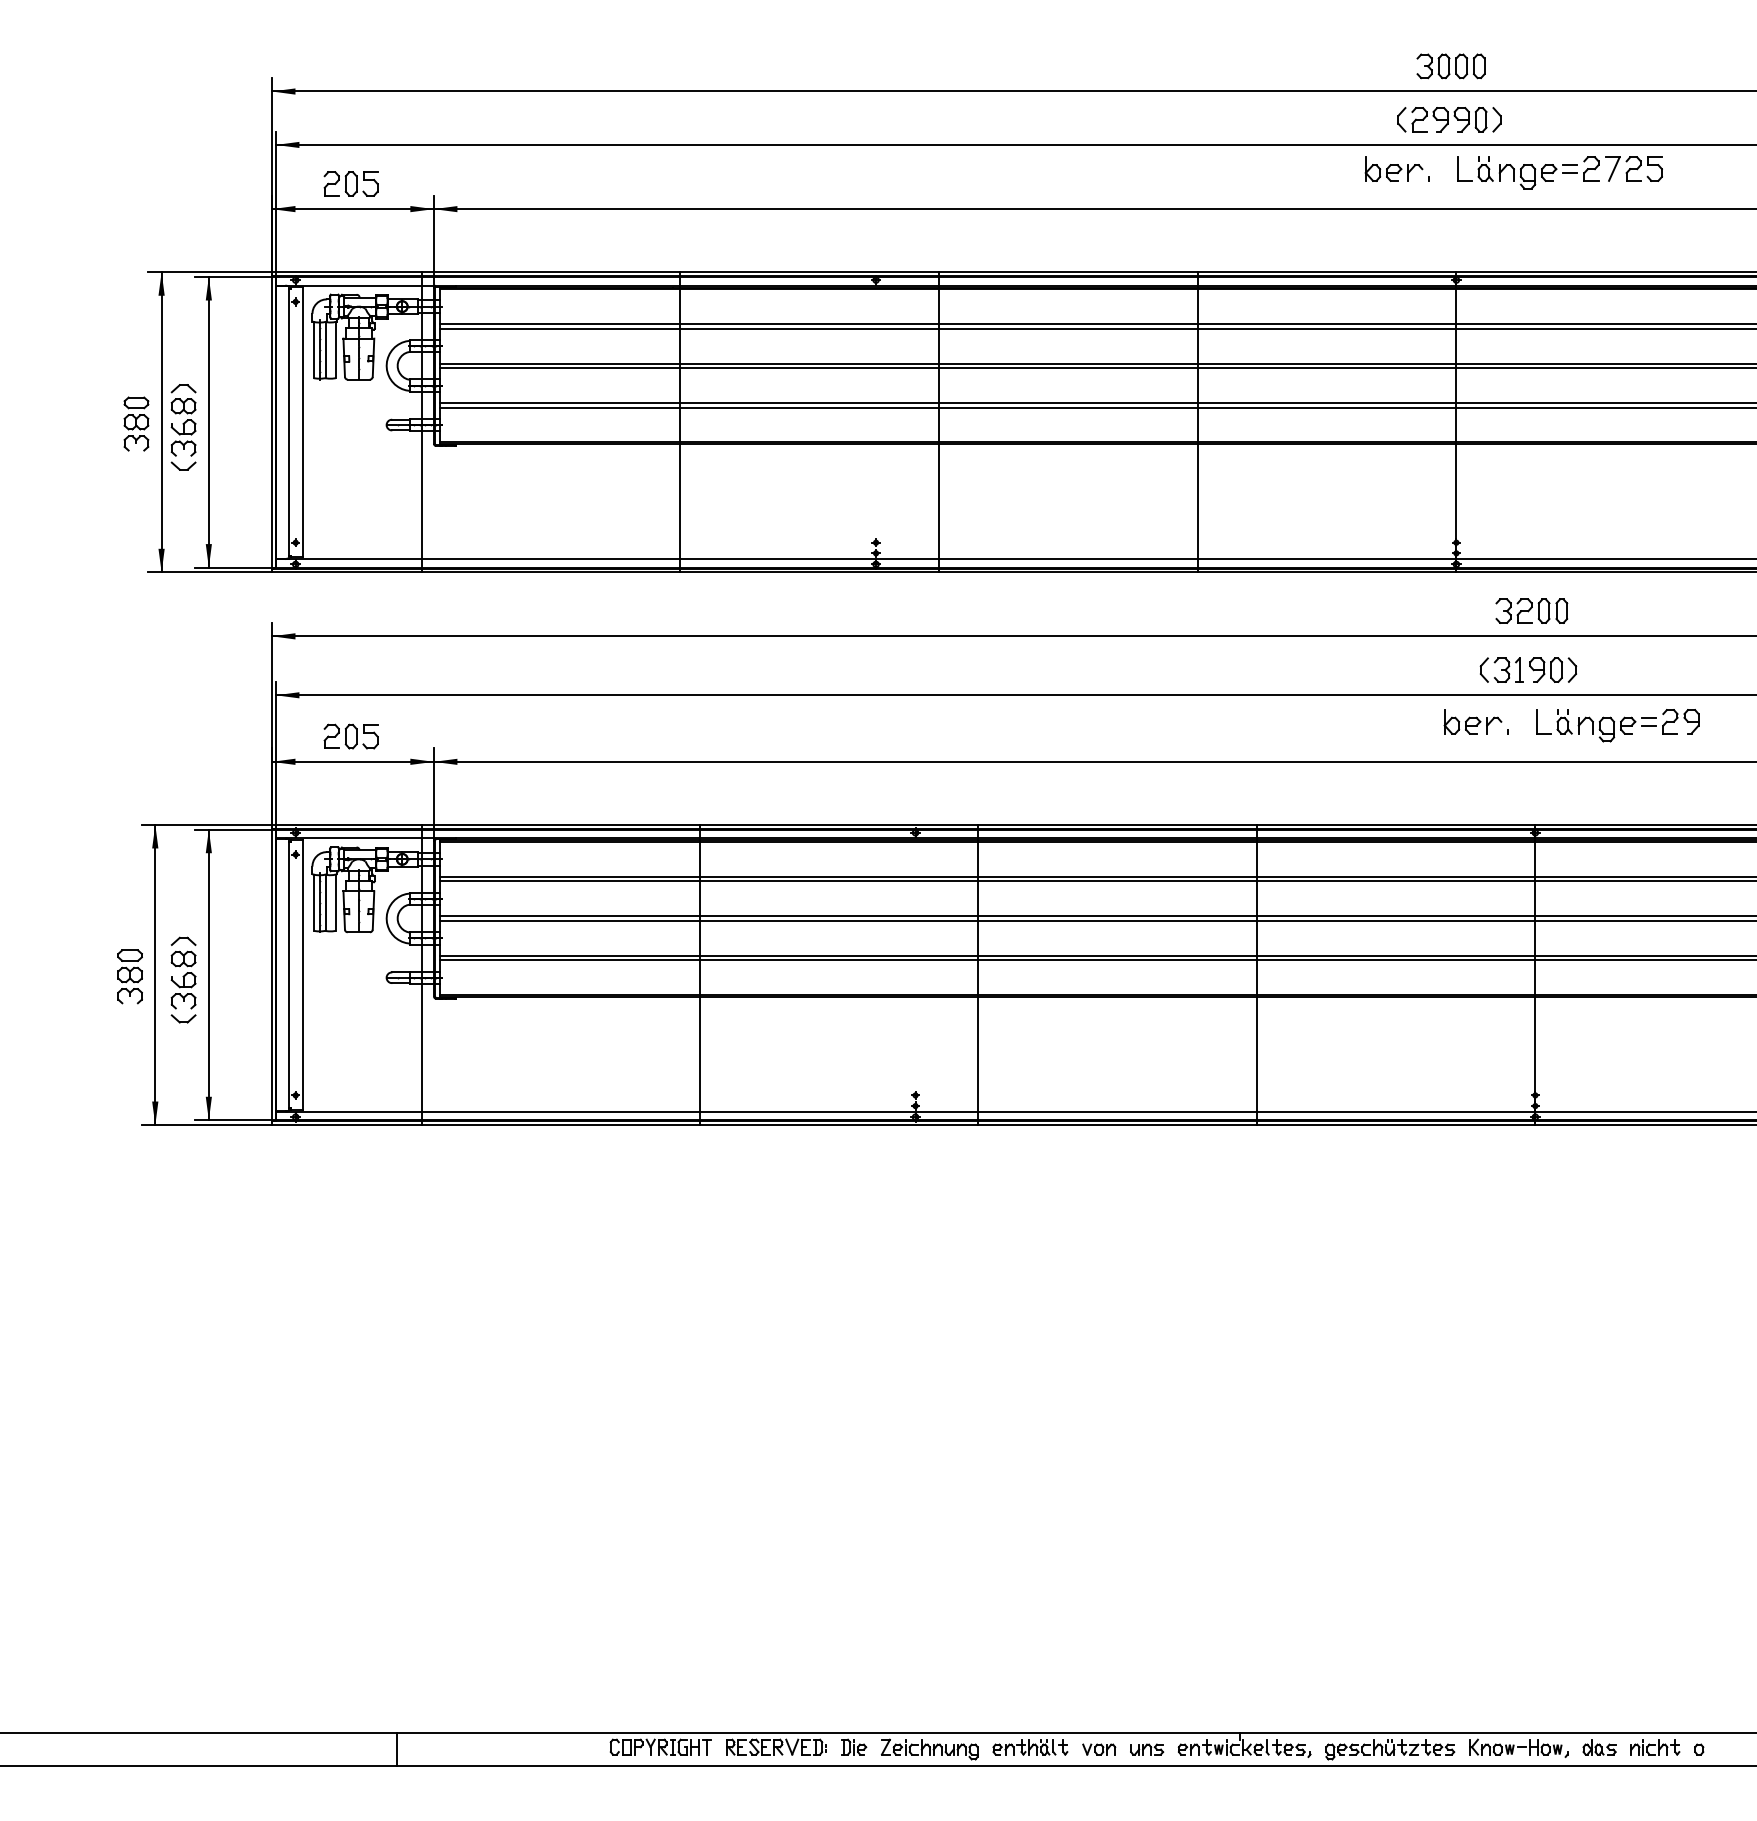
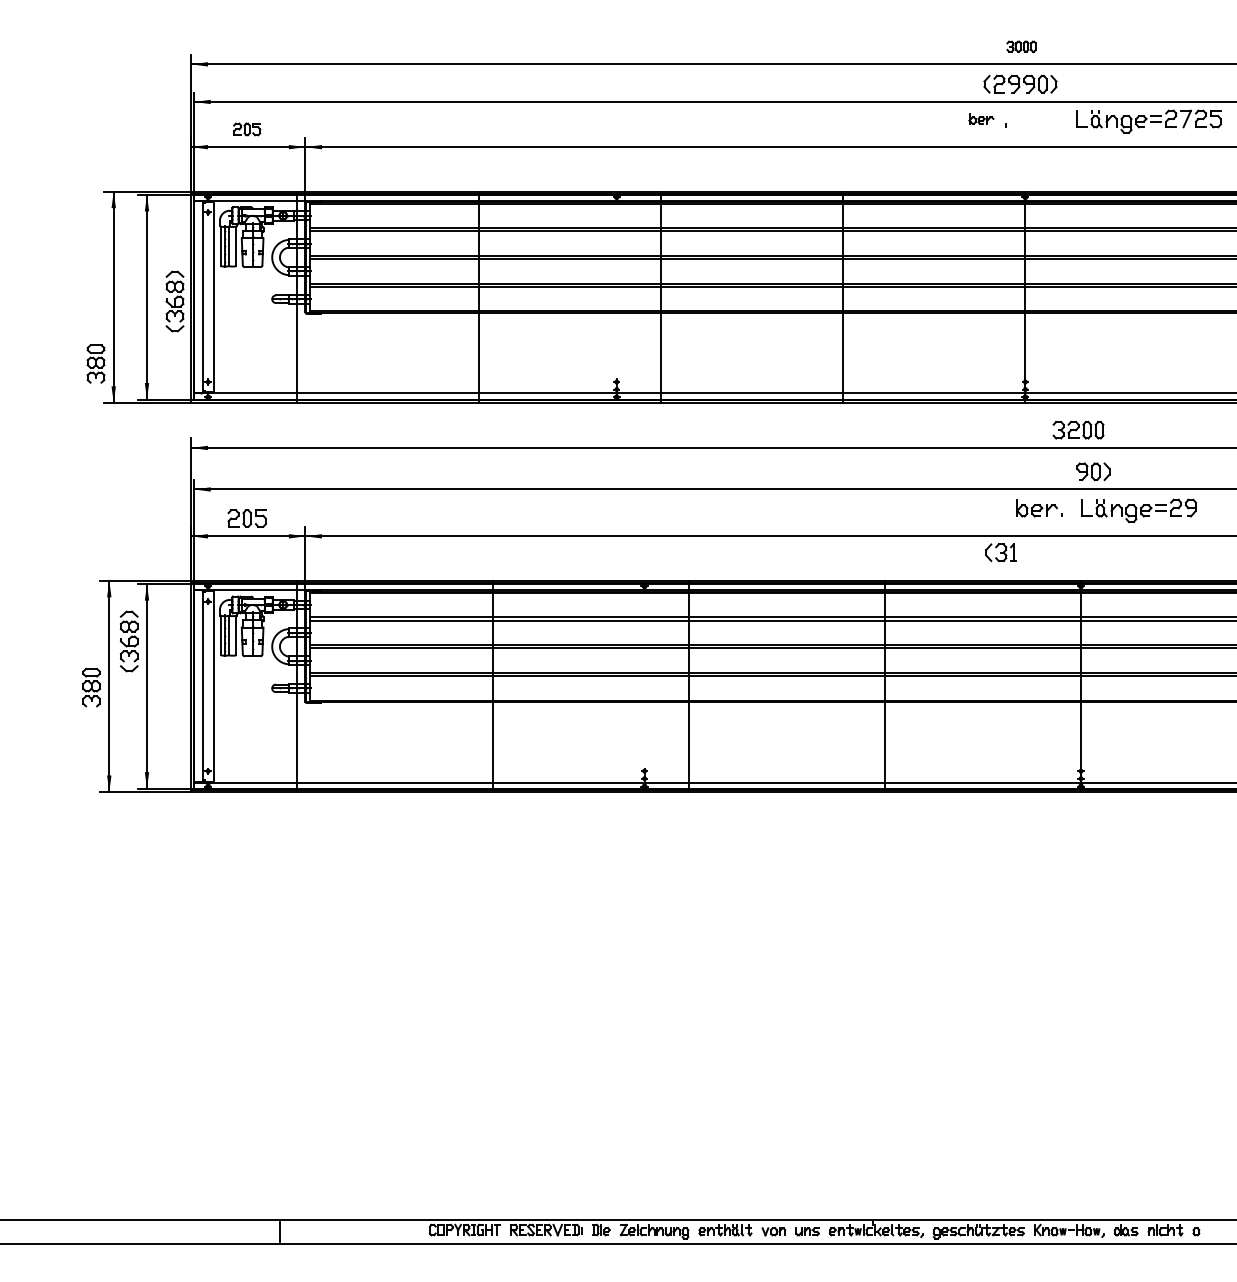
part: (1450, 66) -> (1021, 46), size x0.6
part: (1393, 168) -> (981, 118), size x0.6
part: (1559, 172) -> (1148, 121), moved
part: (350, 183) -> (246, 129), size x0.7
part: (136, 423) -> (96, 363), moved
part: (183, 427) -> (174, 301), moved
part: (1501, 669) -> (1000, 552), moved
part: (183, 979) -> (129, 641), moved

